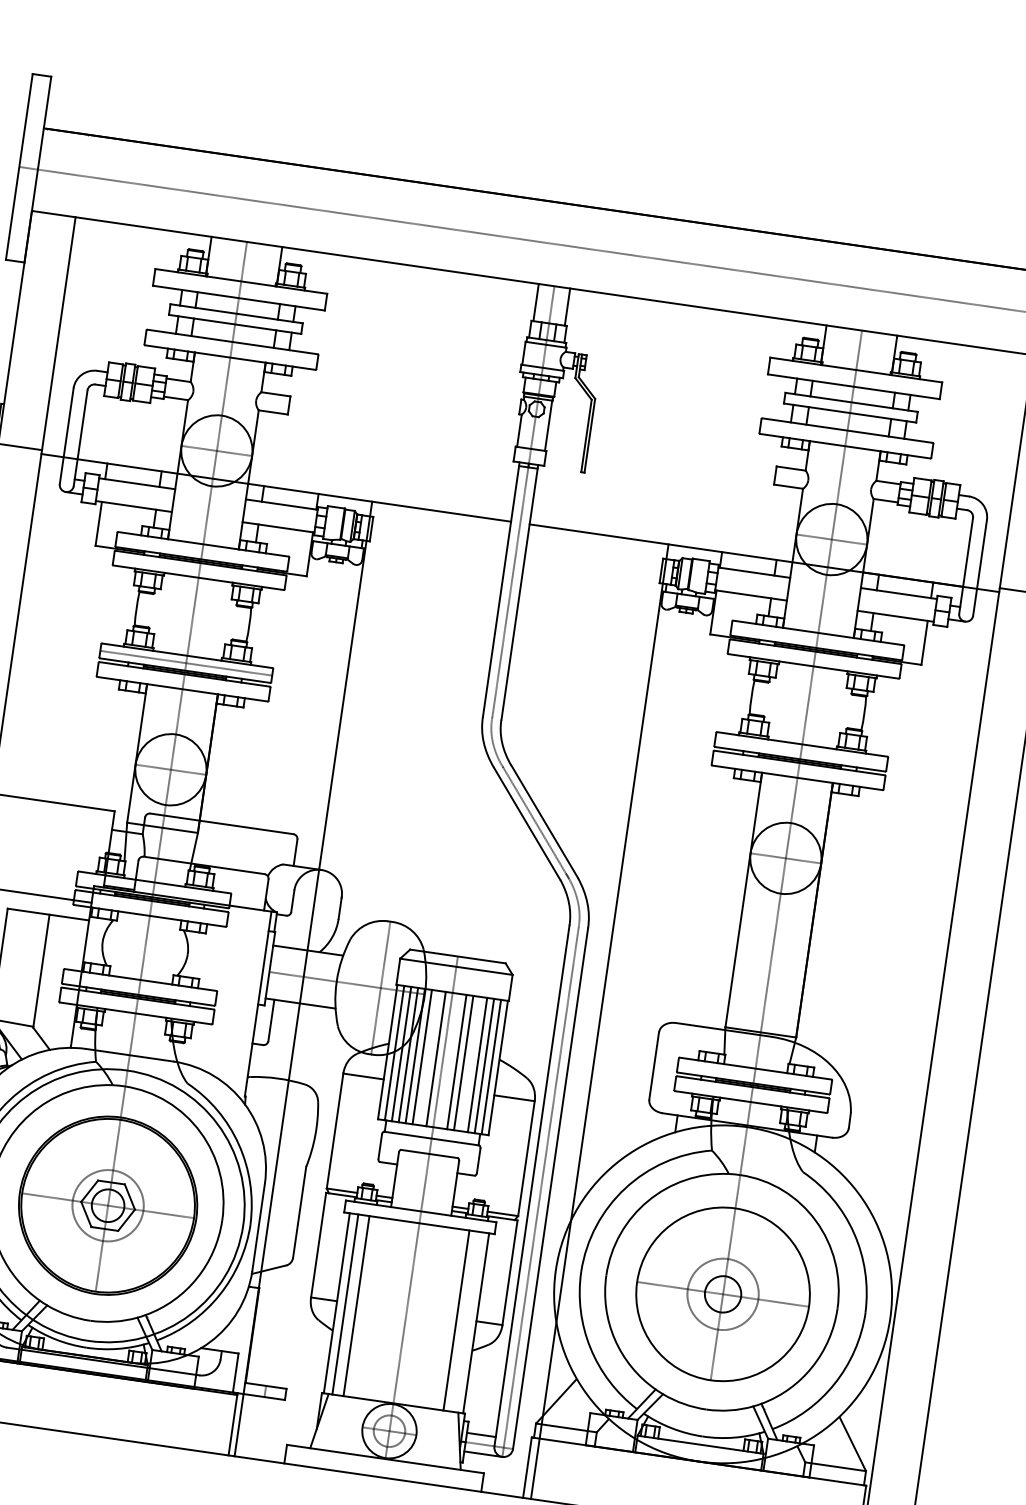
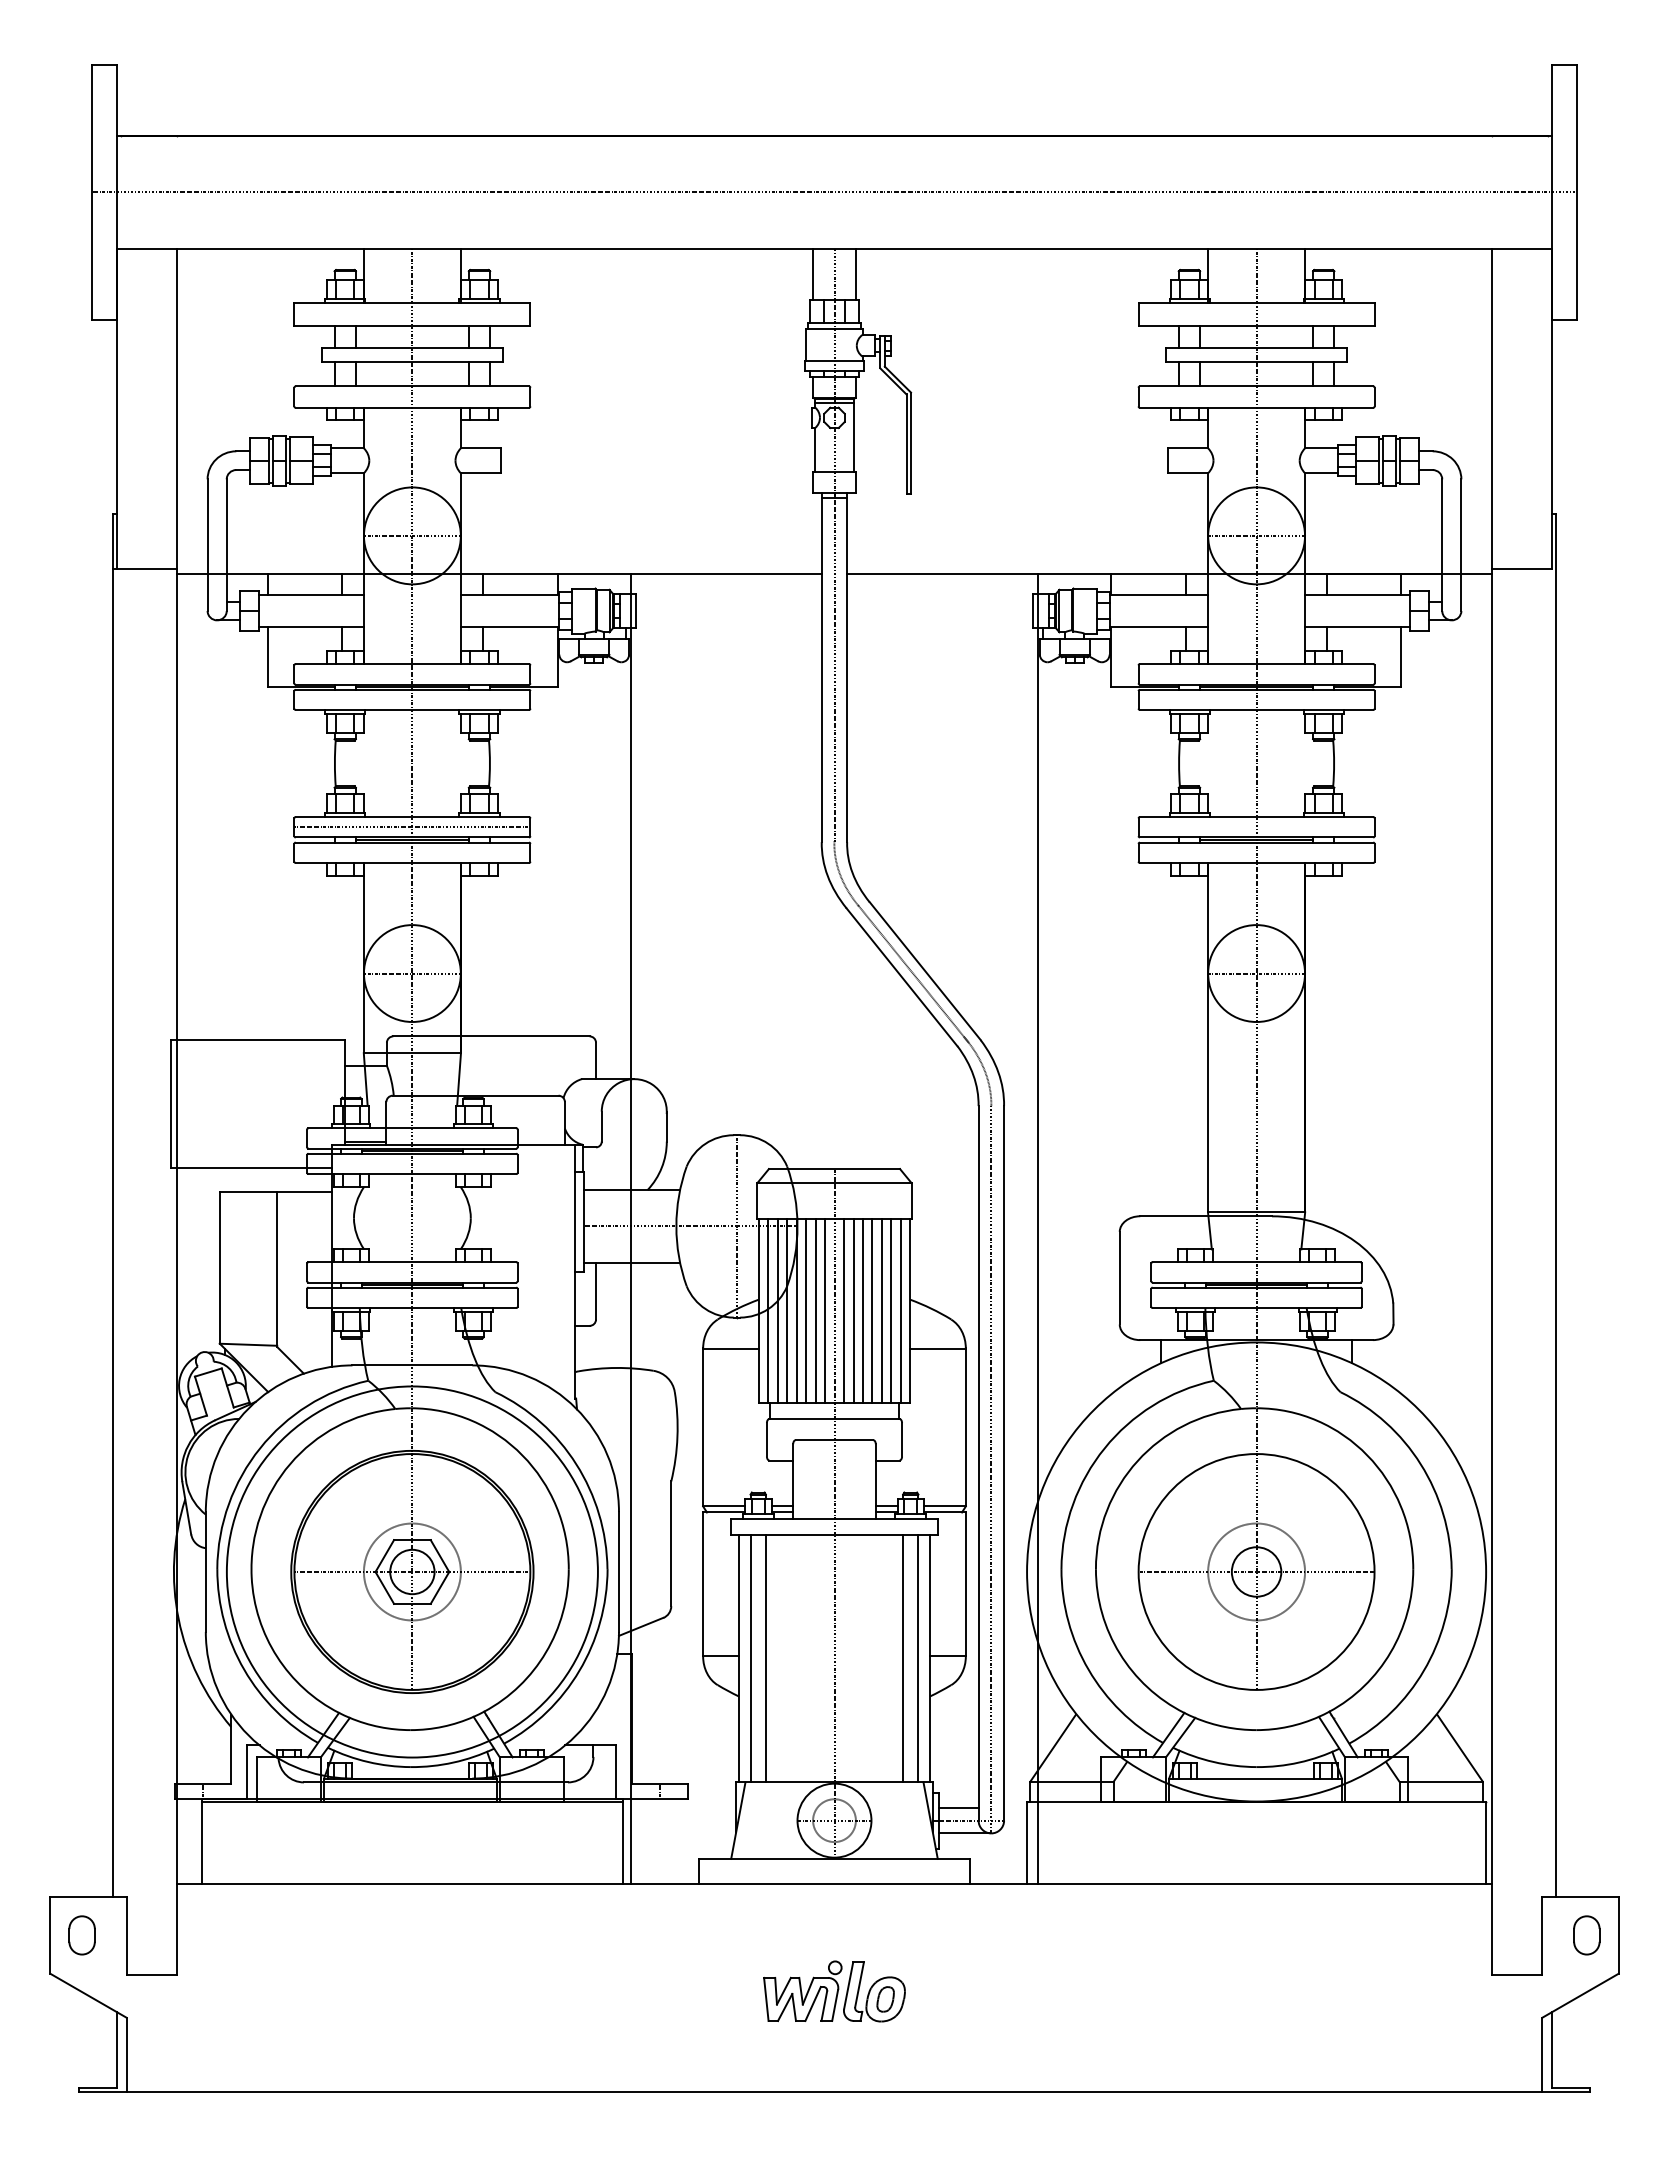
line: (429, 1058) -> (815, 1311), added
line: (449, 1061) -> (843, 1311), added
line: (470, 1064) -> (872, 1311), added
line: (467, 1321) -> (918, 1658), added

